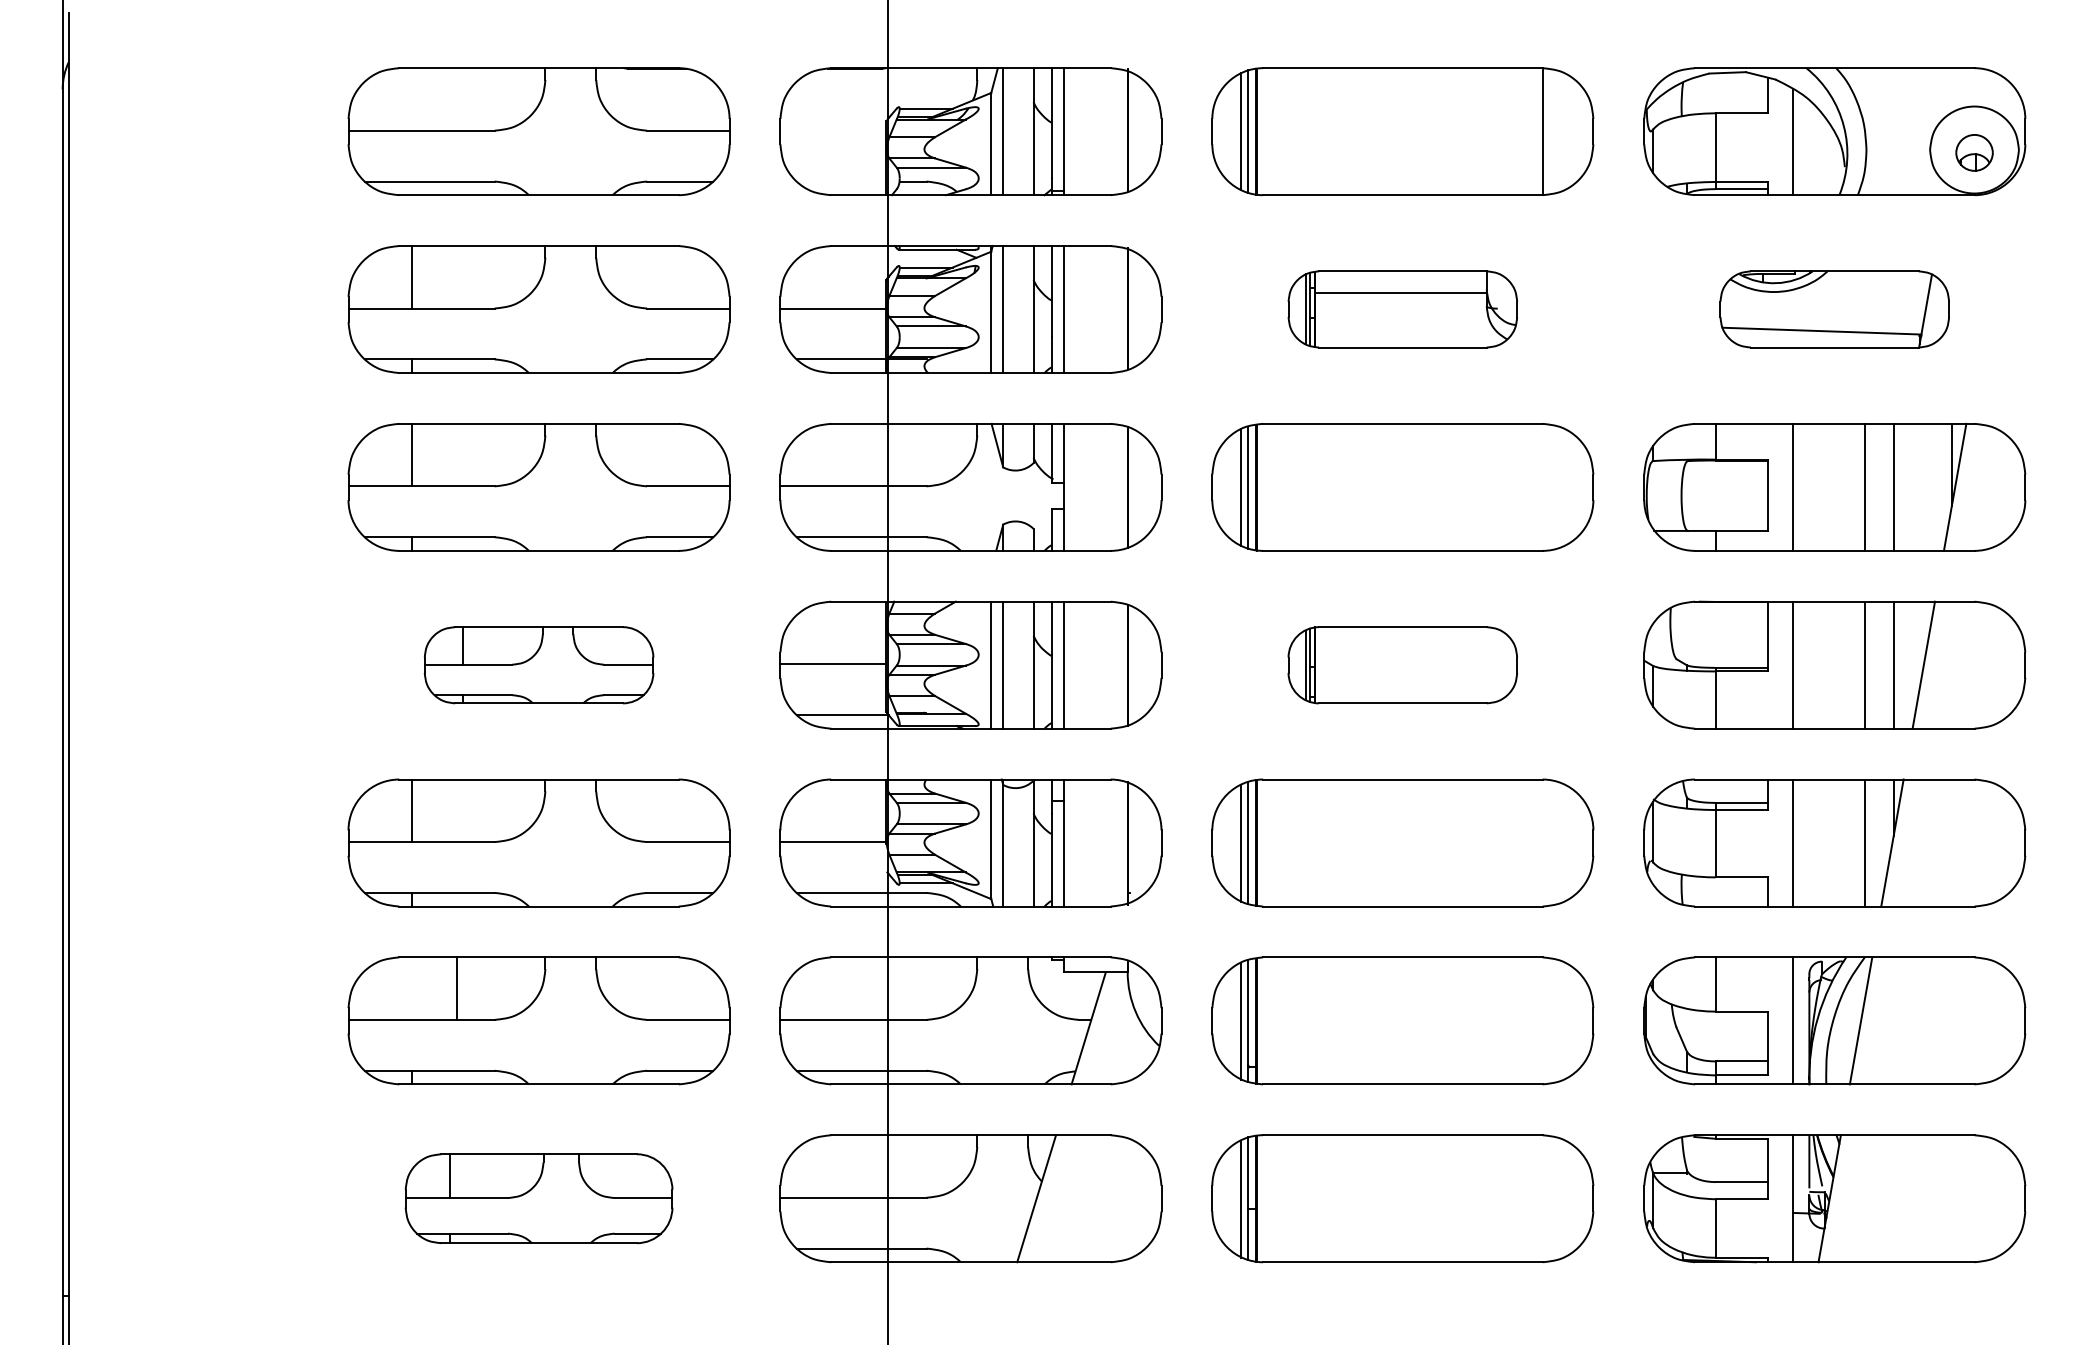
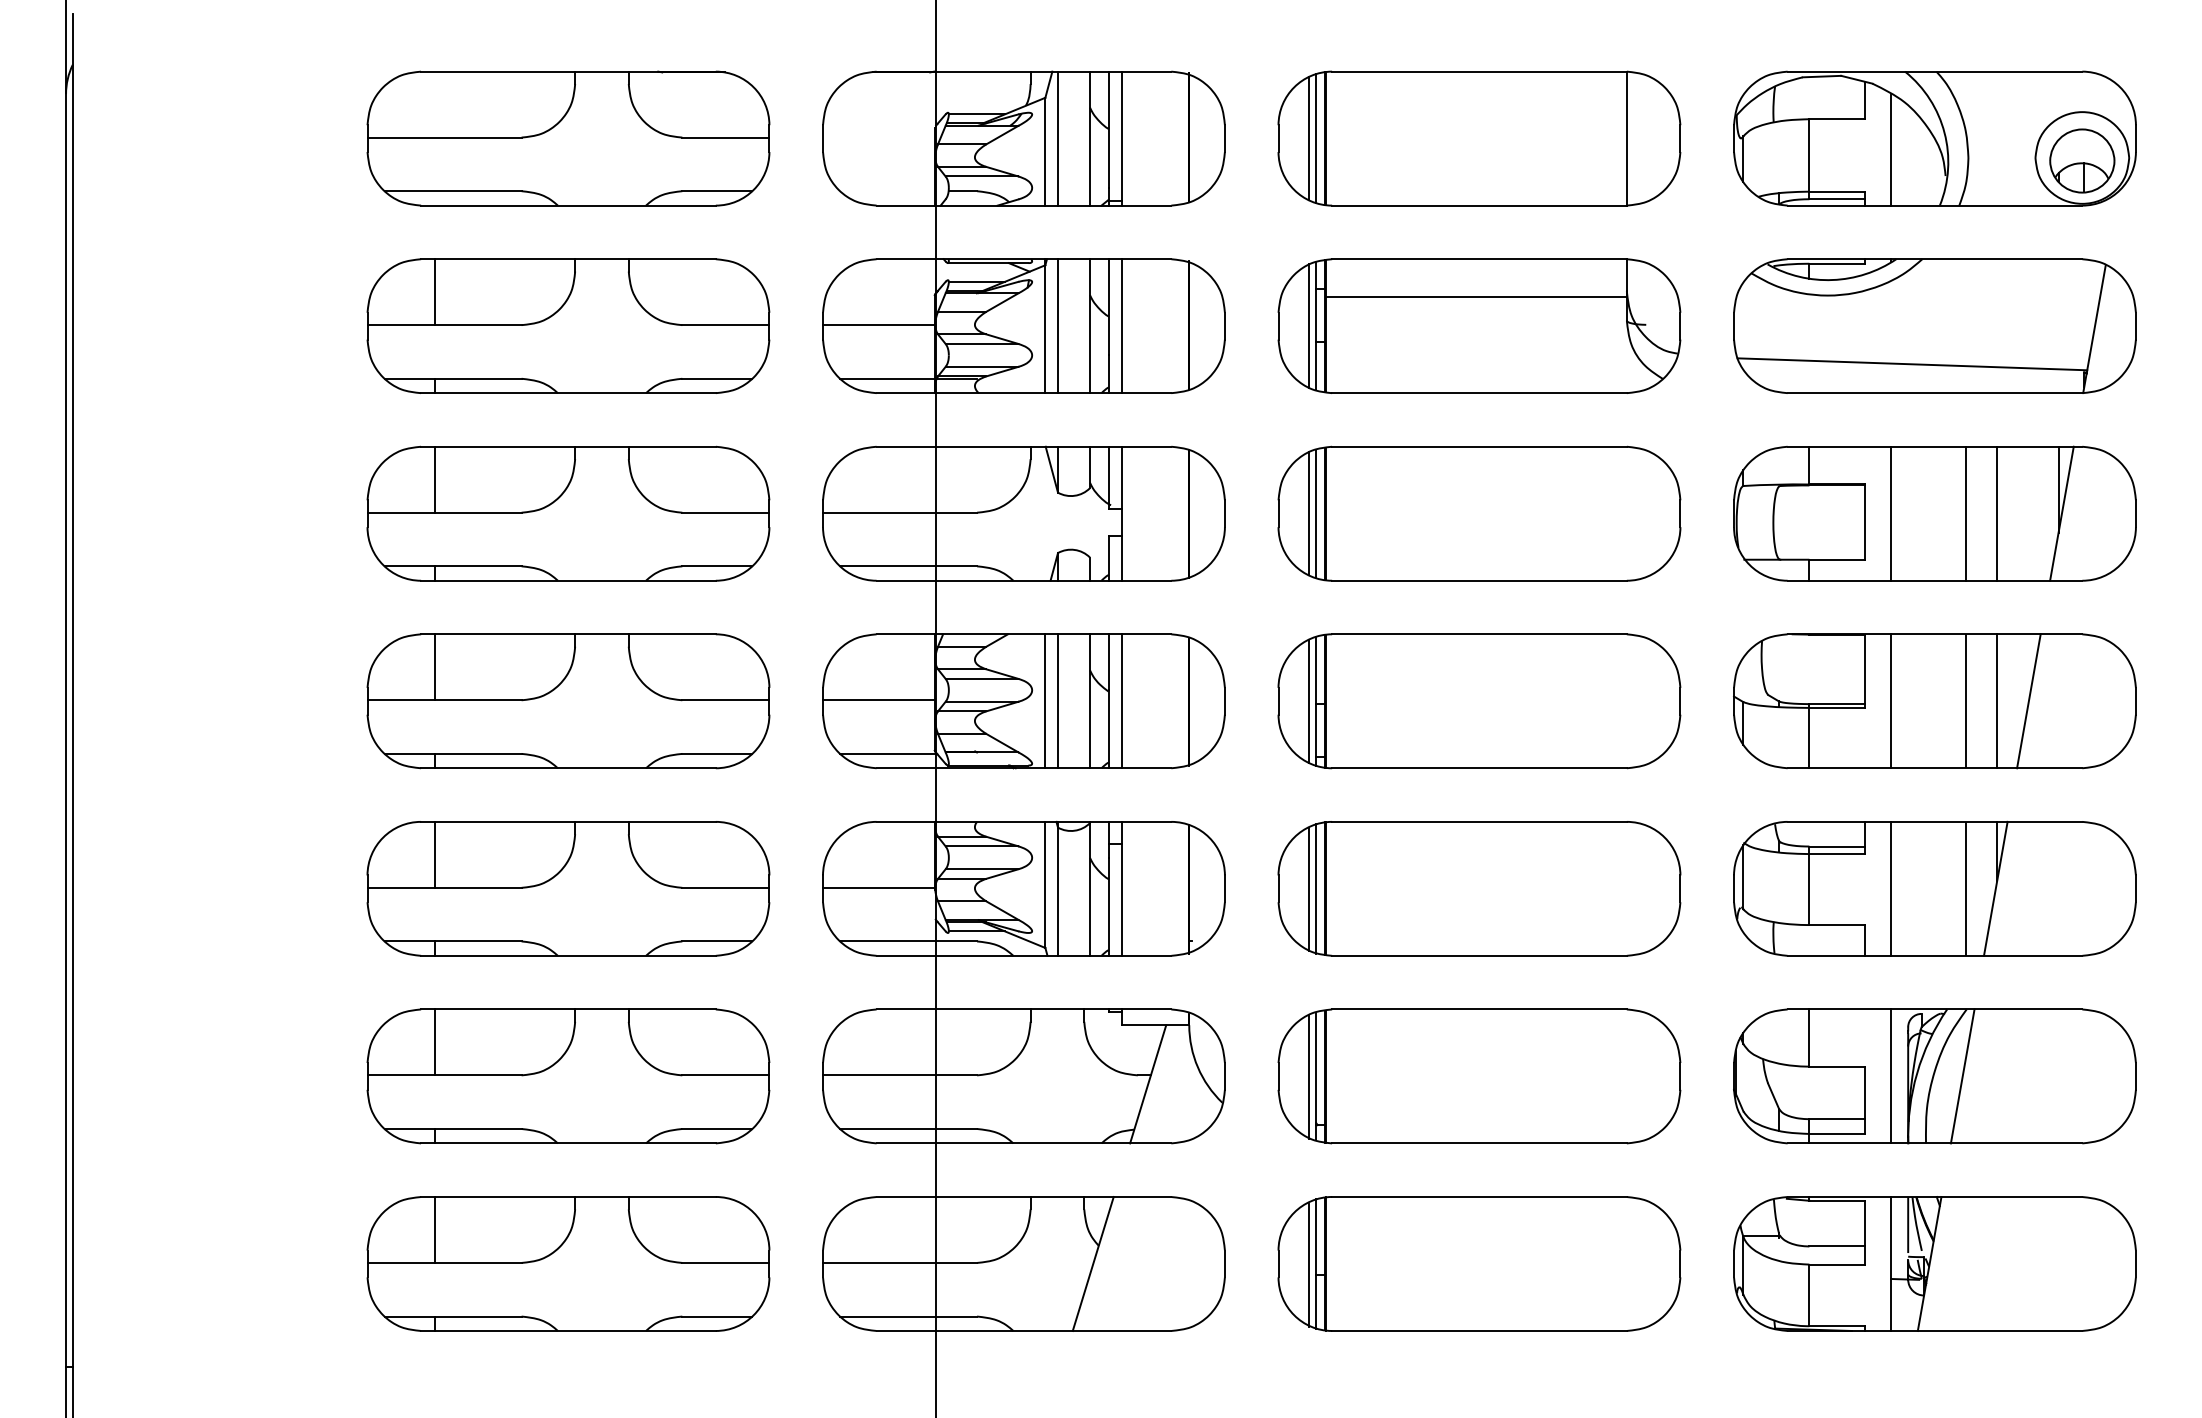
part: (1974, 152) -> (2082, 160), size x1.67
part: (1402, 308) -> (1479, 325), size x1.67
part: (1834, 308) -> (1934, 325), size x1.67
part: (539, 665) -> (568, 701), size x1.67
part: (1402, 665) -> (1479, 701), size x1.67
line: (456, 988) -> (434, 1042), moved
part: (539, 1198) -> (568, 1263), size x1.43

